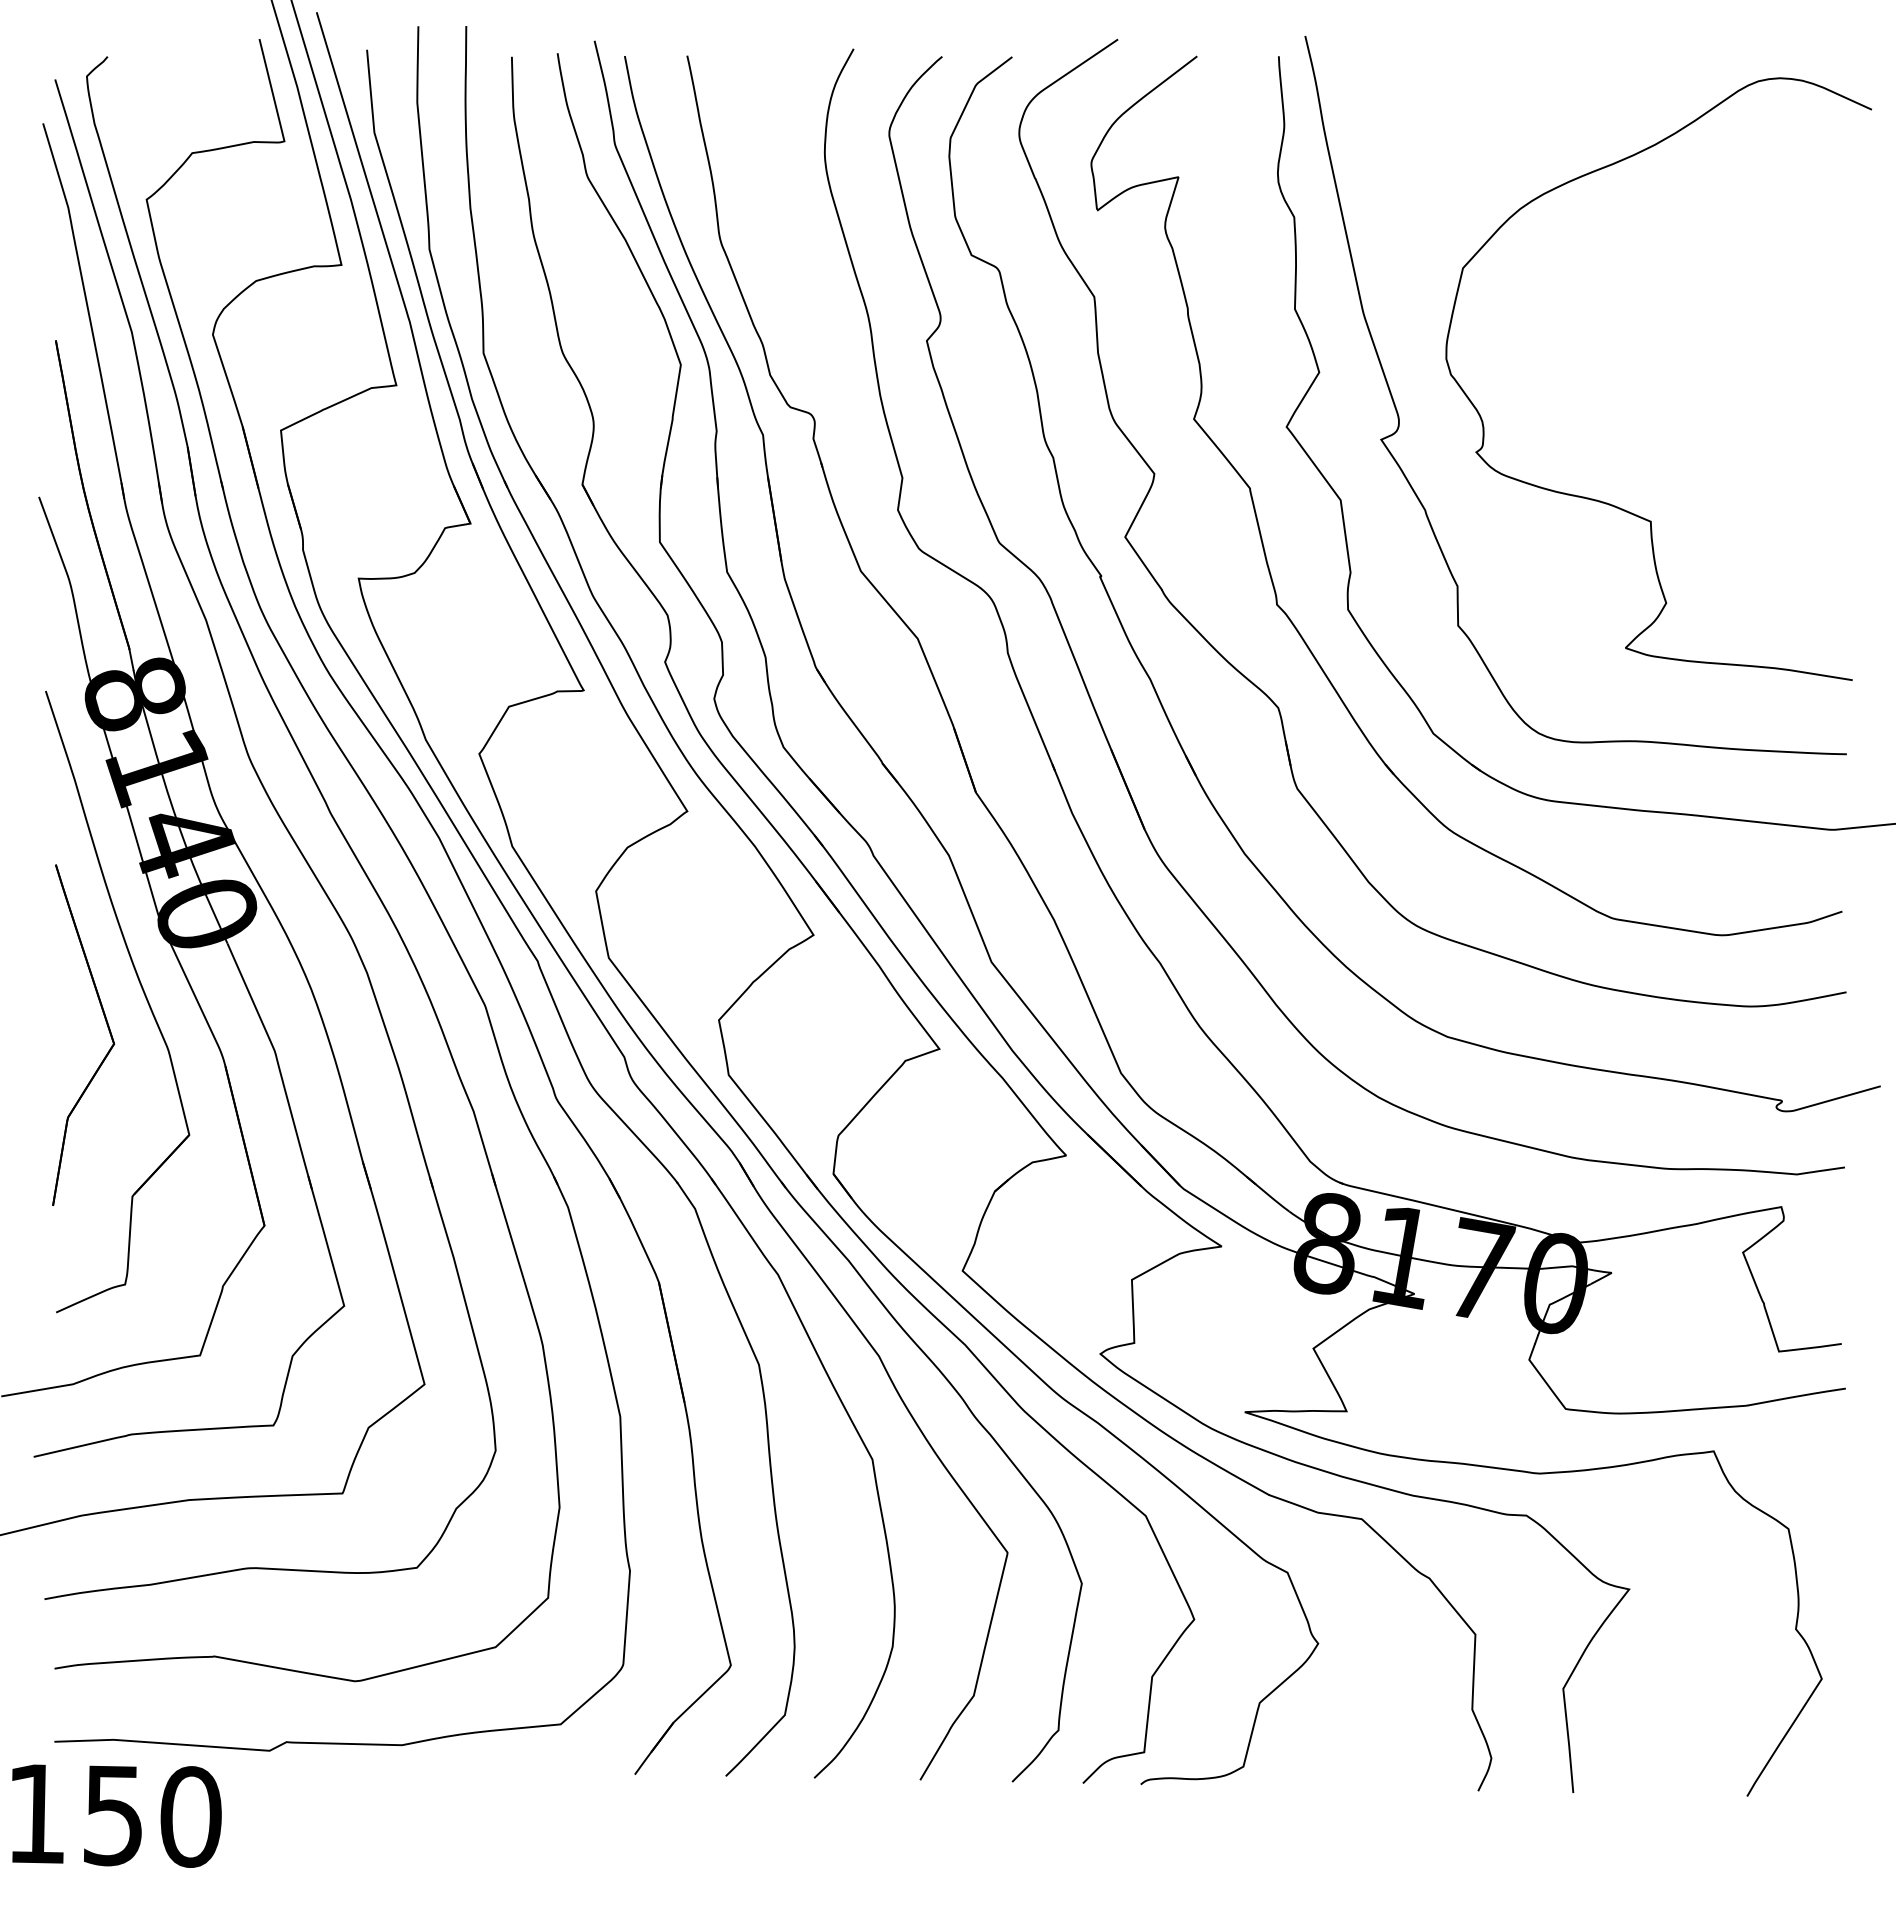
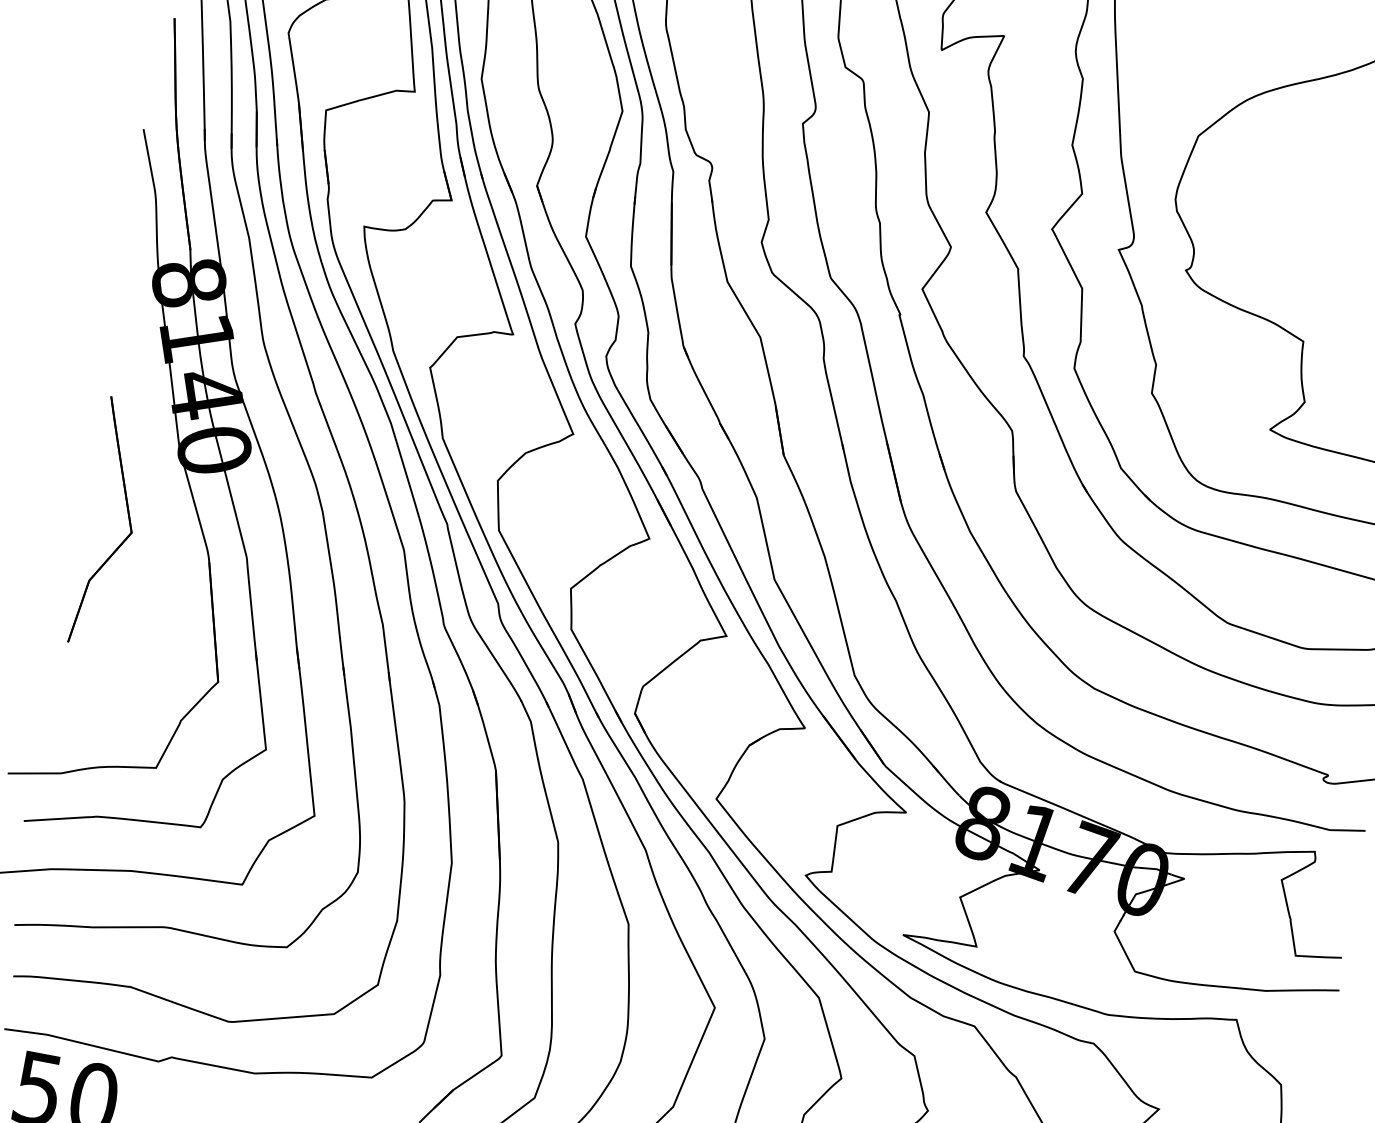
part: (142, 991) -> (158, 498), removed

